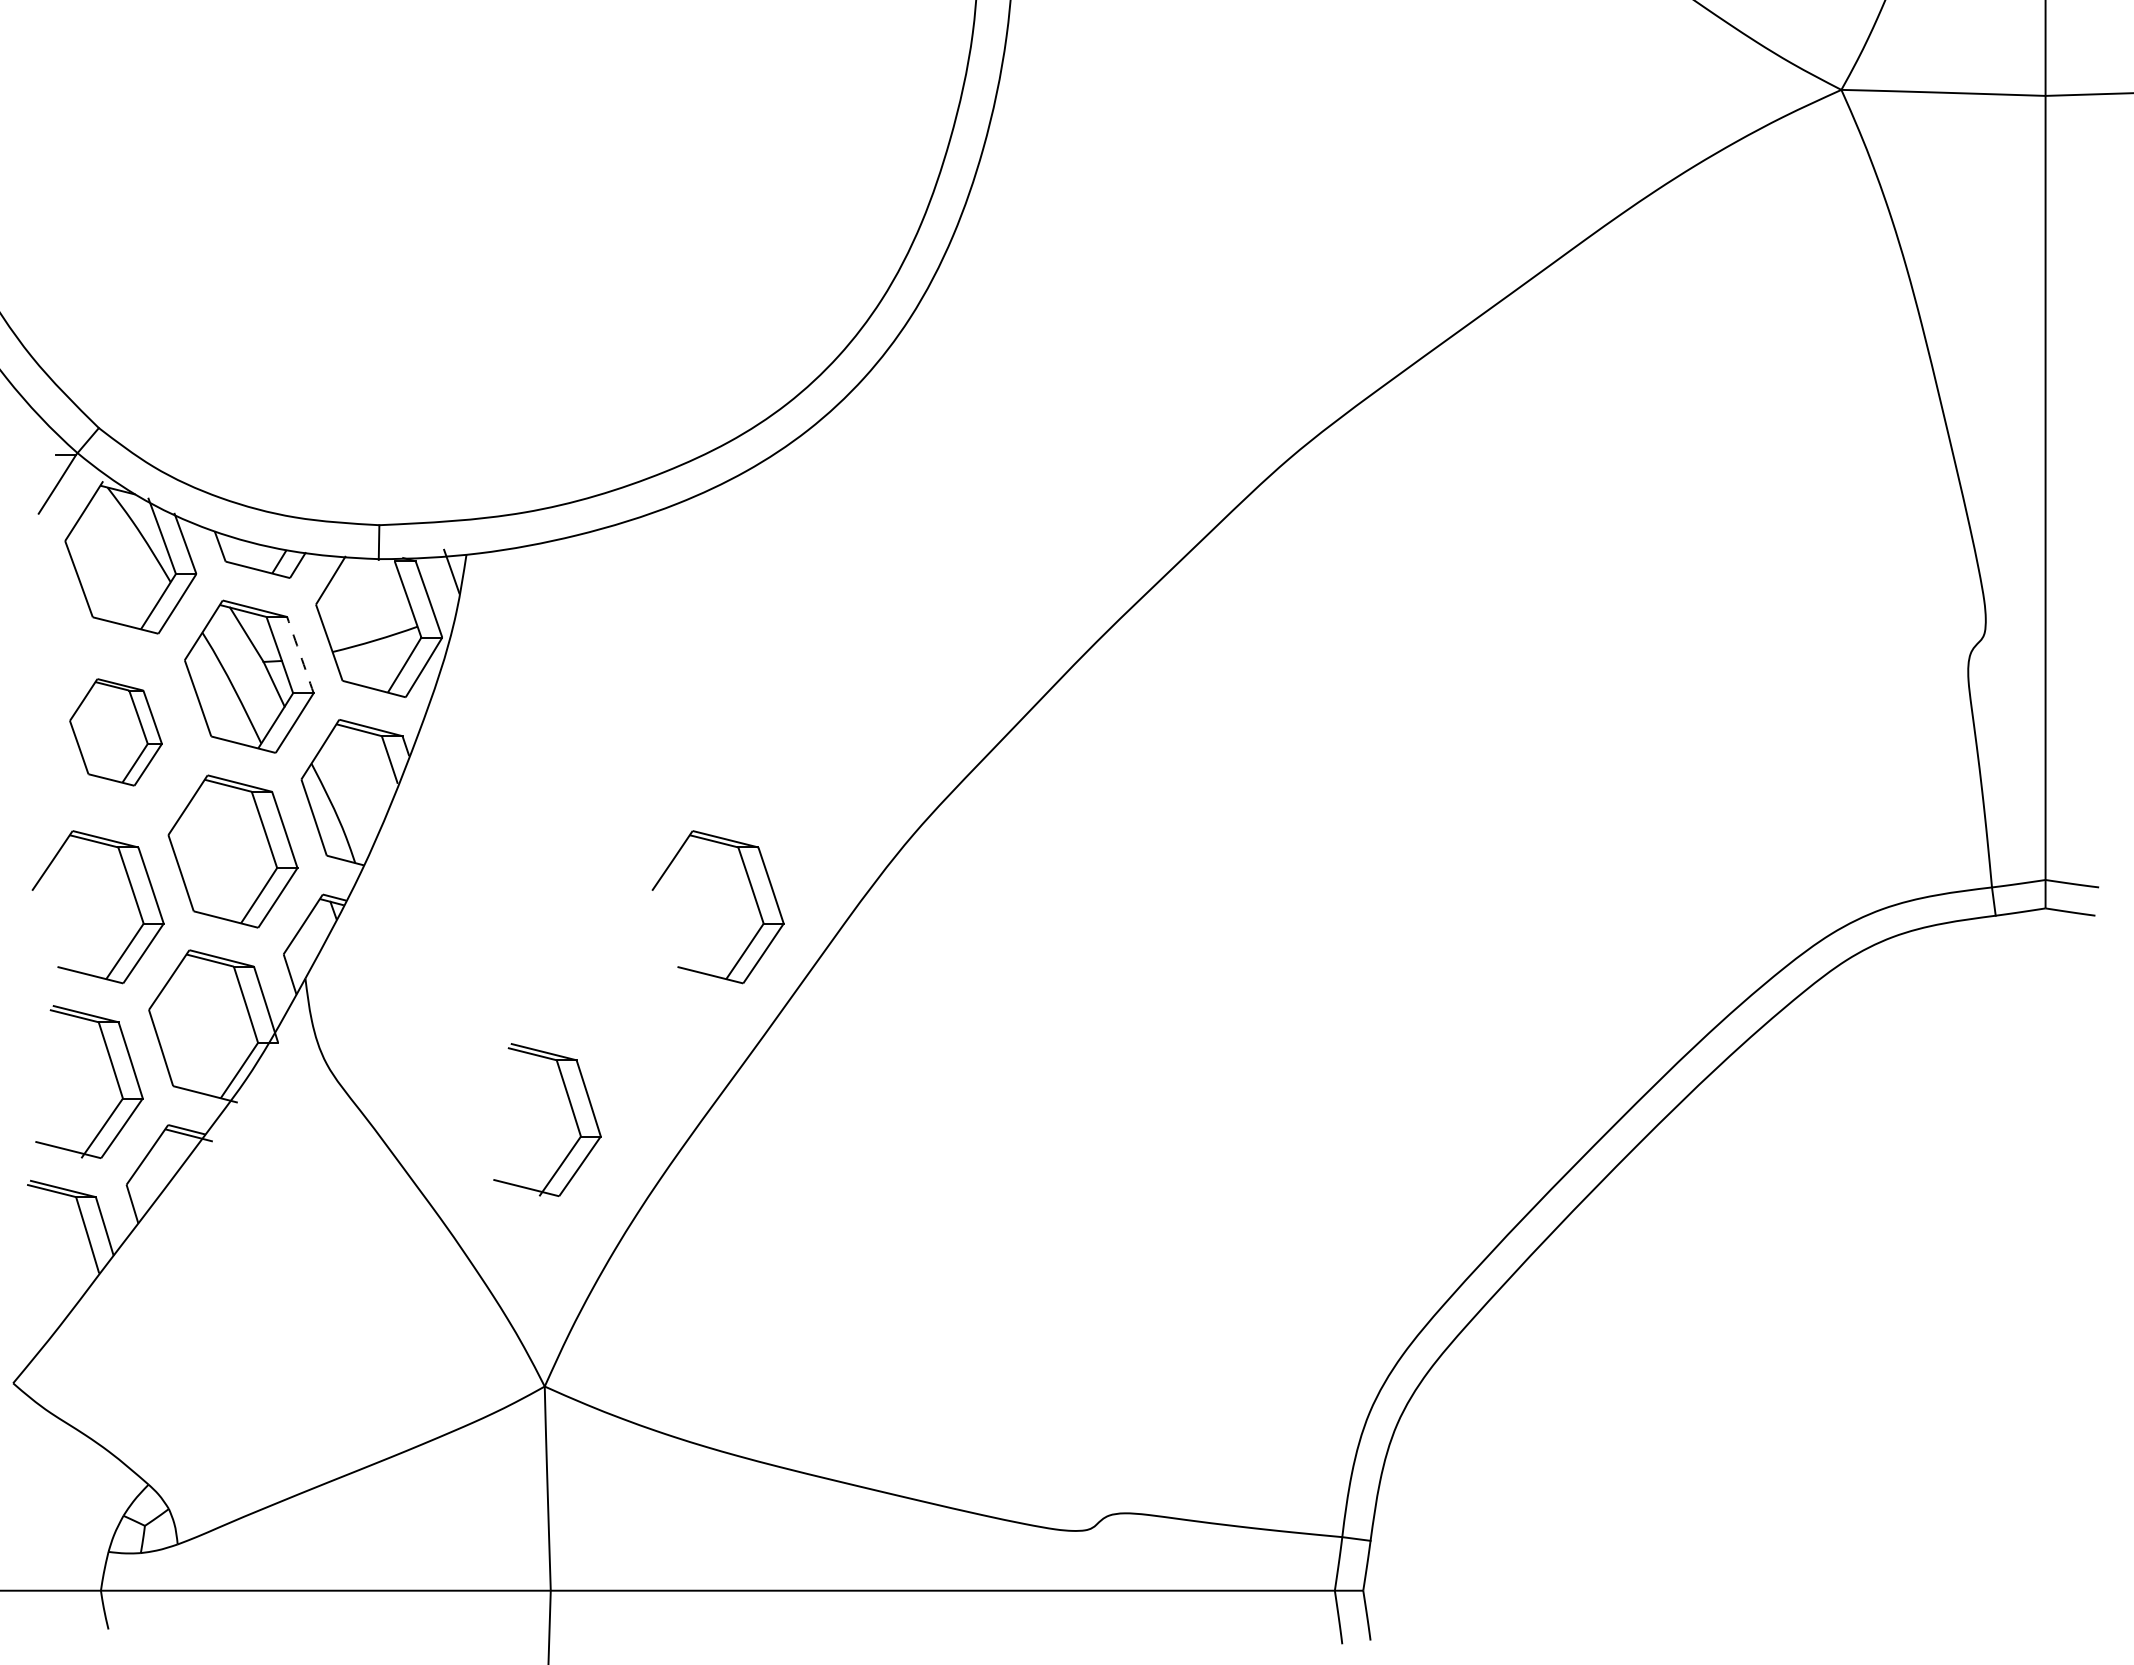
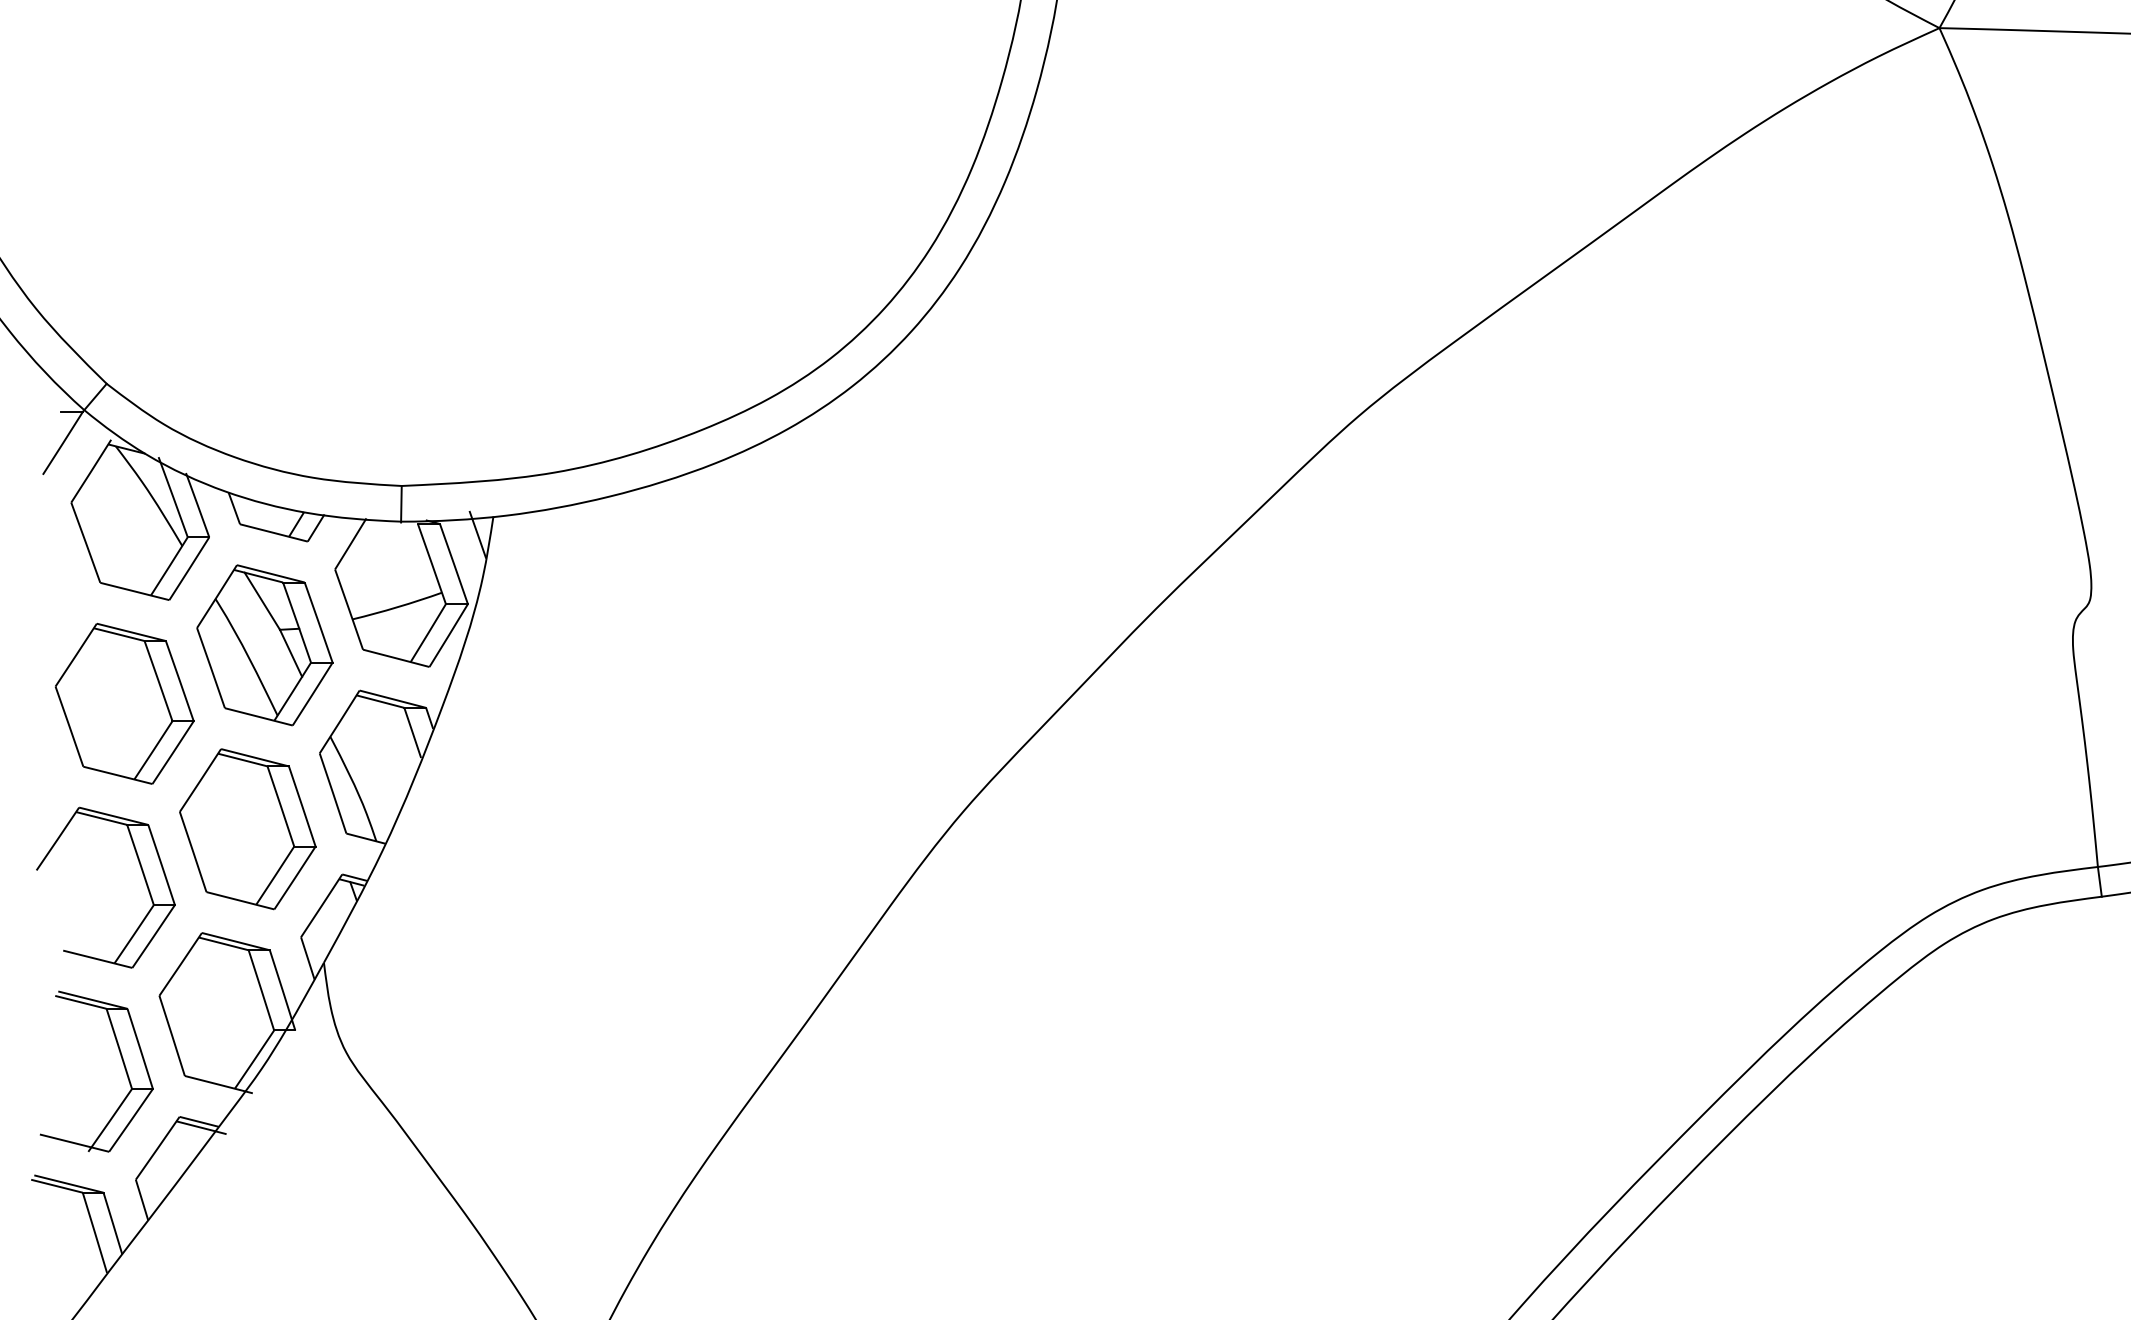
arc: (300, 655) -> (318, 623), dashed -> solid
part: (115, 732) -> (124, 704), size x1.43
part: (753, 896) -> (795, 876), removed
part: (571, 1110) -> (603, 1101), removed

